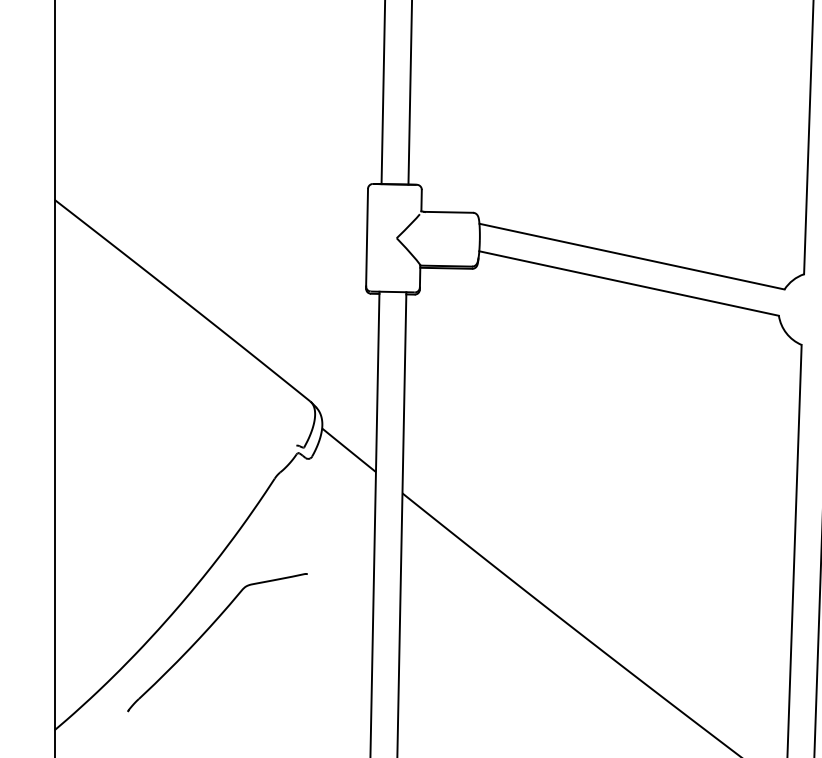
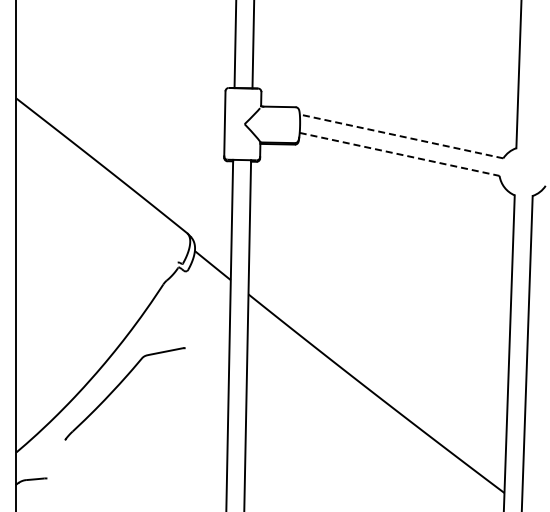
line: (631, 256) -> (401, 136), solid -> dashed
line: (630, 283) -> (400, 154), solid -> dashed

